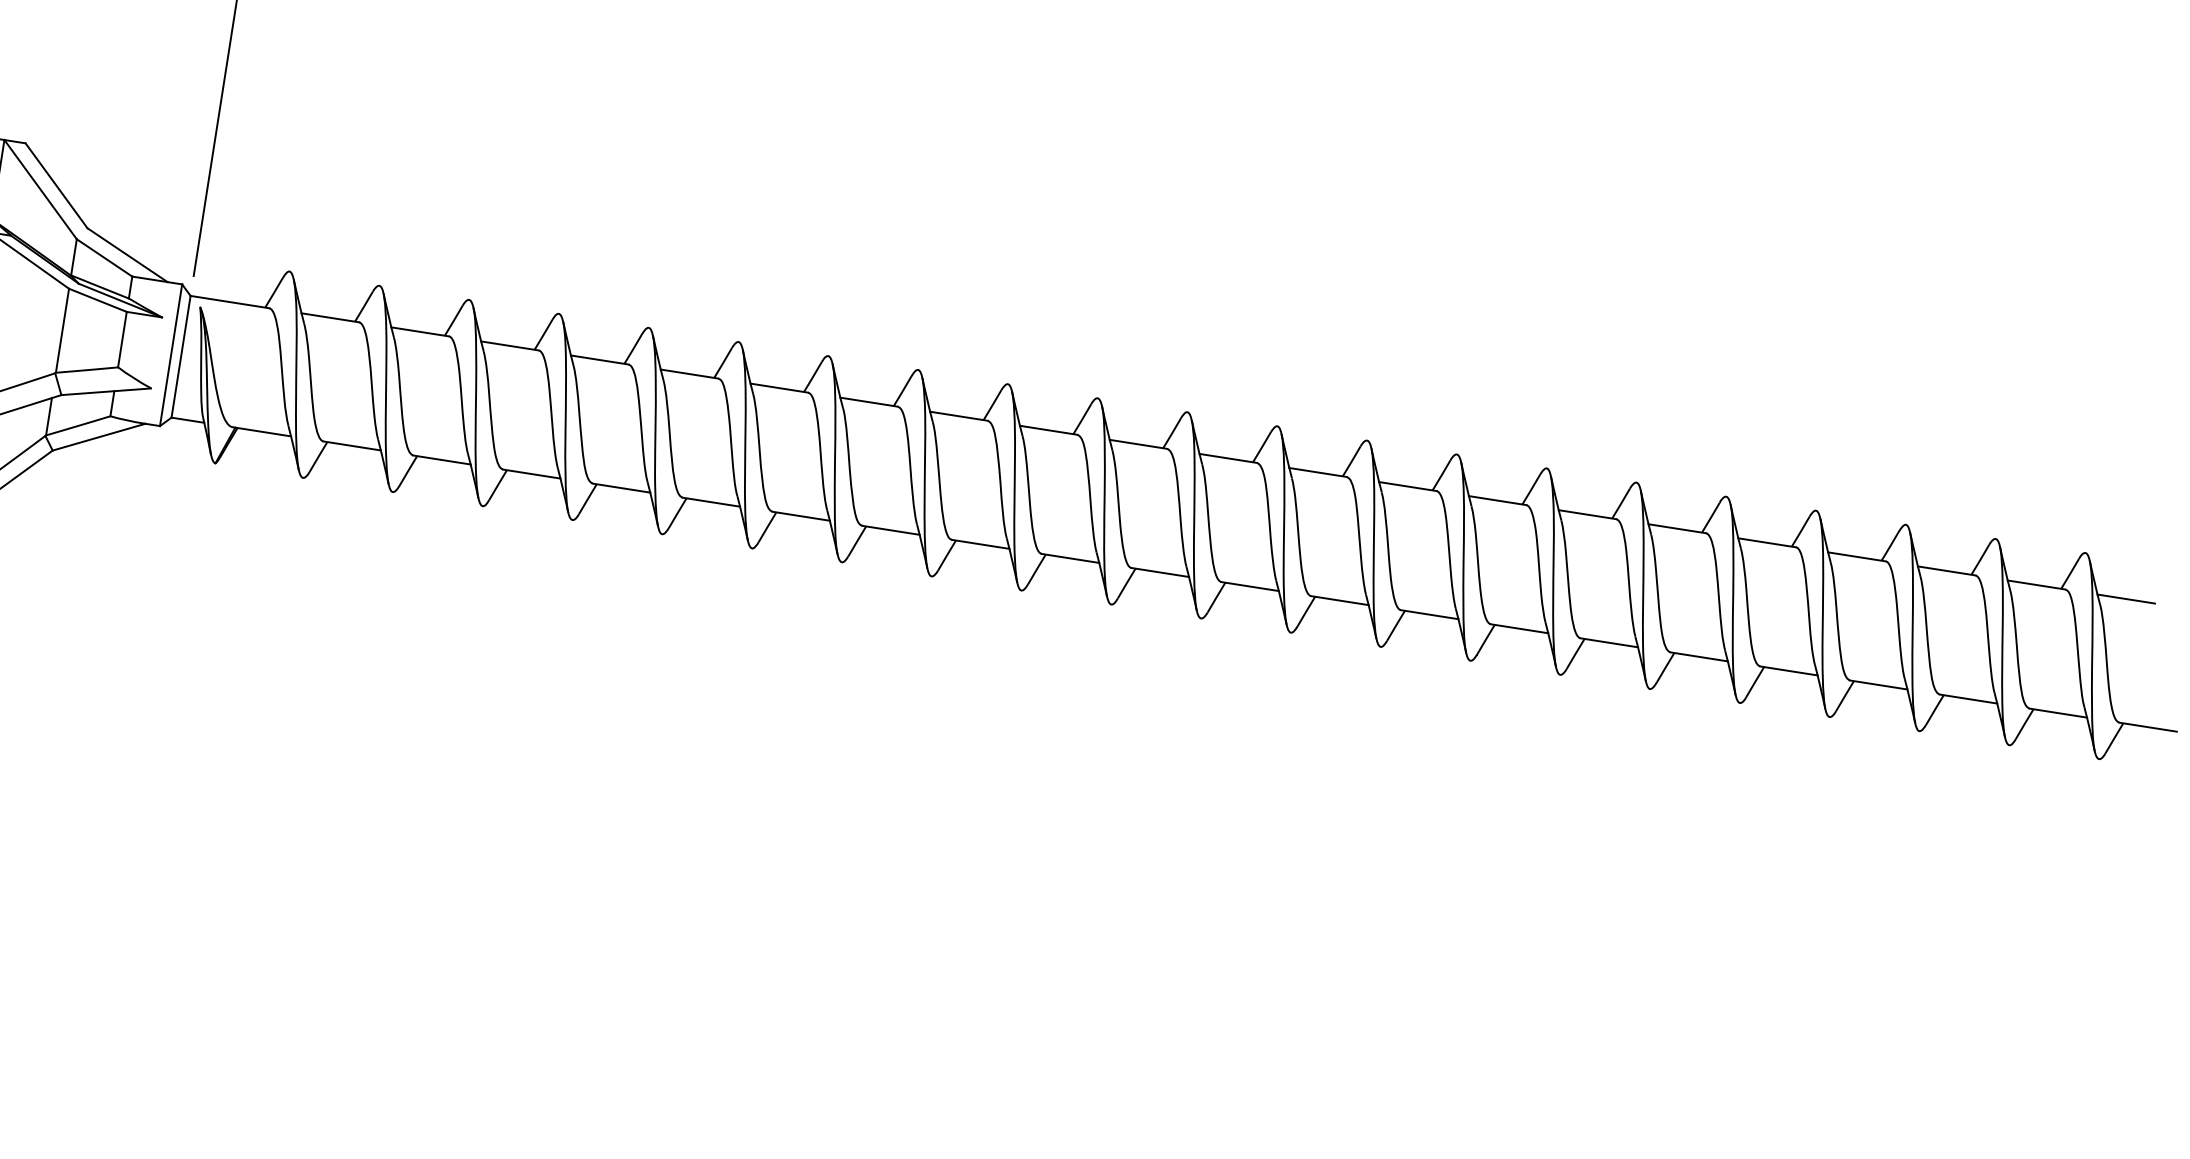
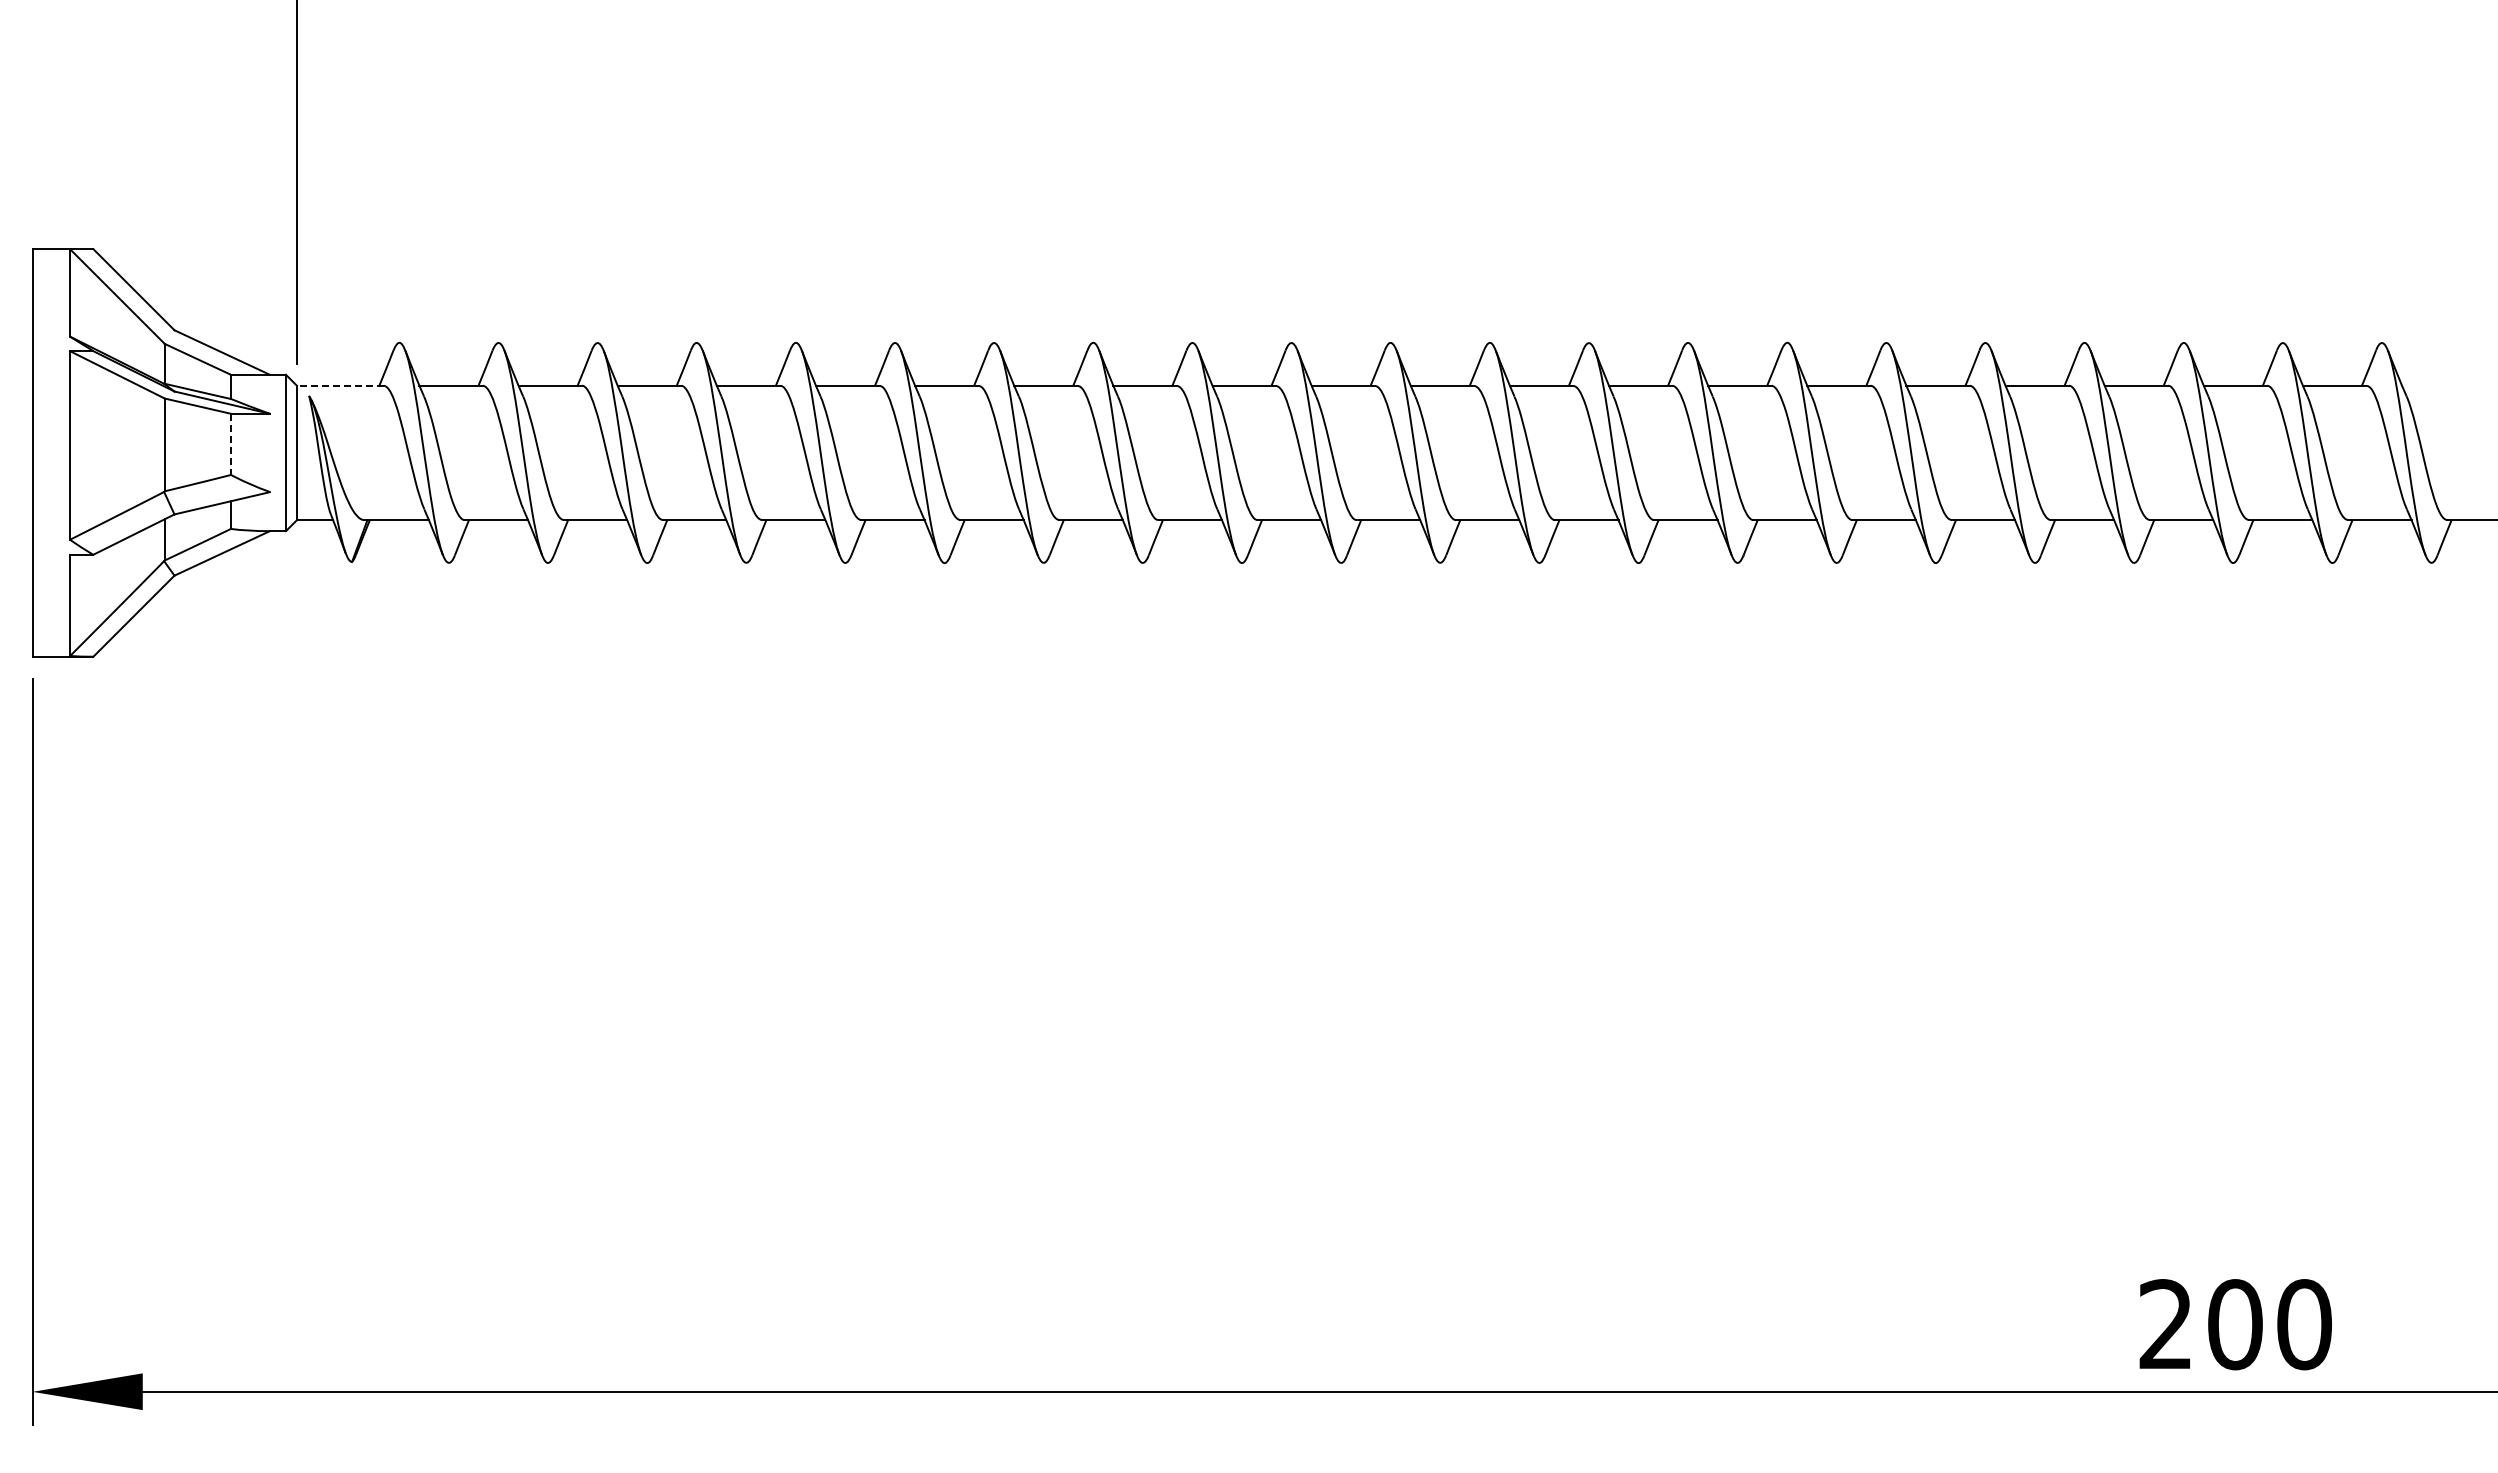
line: (229, 301) -> (339, 385), solid -> dashed
line: (122, 339) -> (230, 444), solid -> dashed
line: (2126, 598) -> (2433, 385), removed

